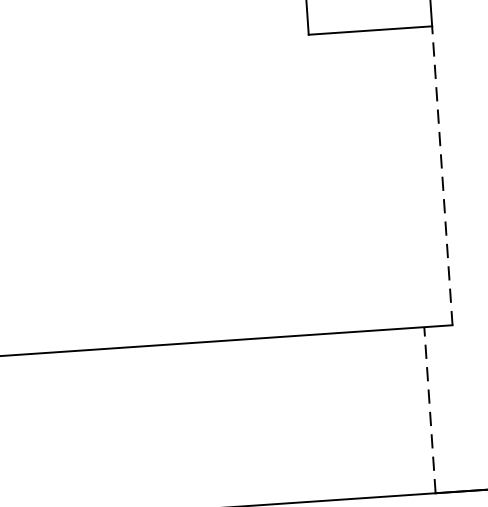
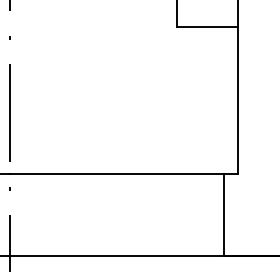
line: (443, 174) -> (238, 100), dashed -> solid
line: (430, 410) -> (224, 215), dashed -> solid

